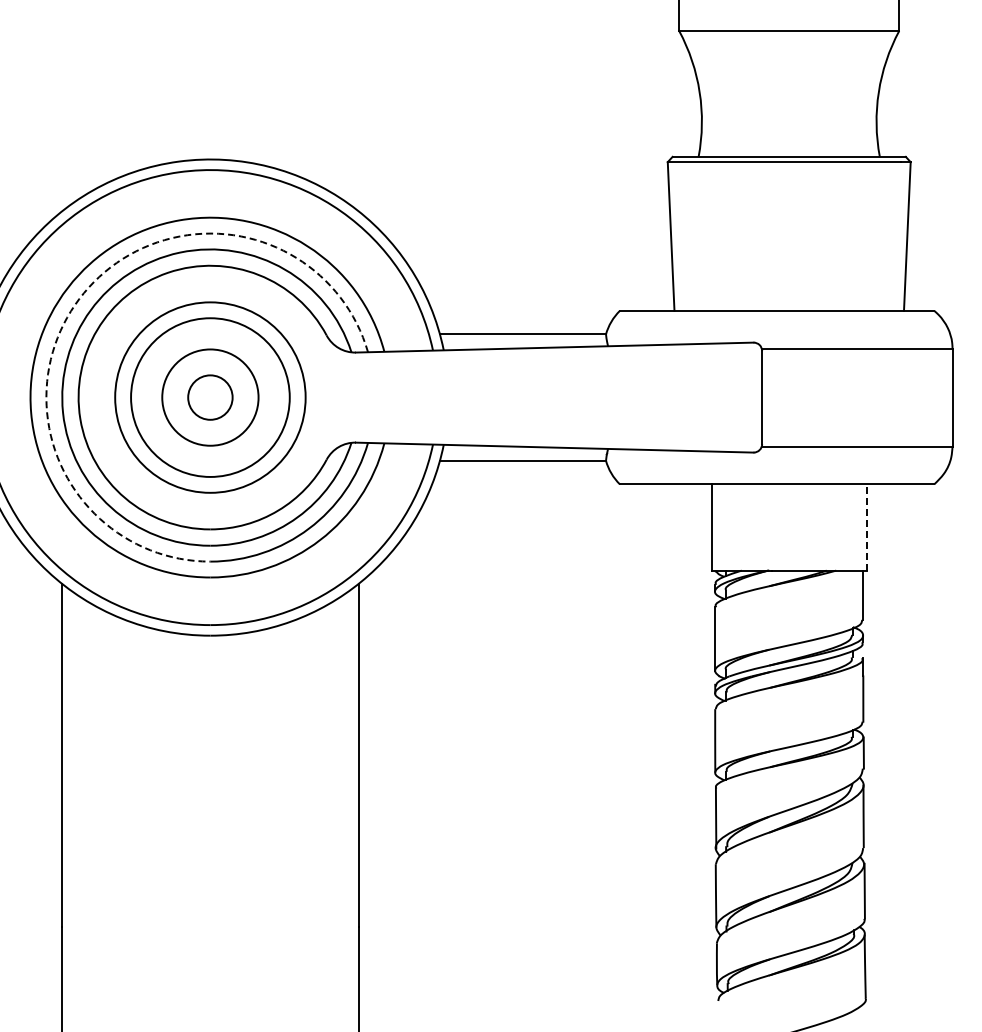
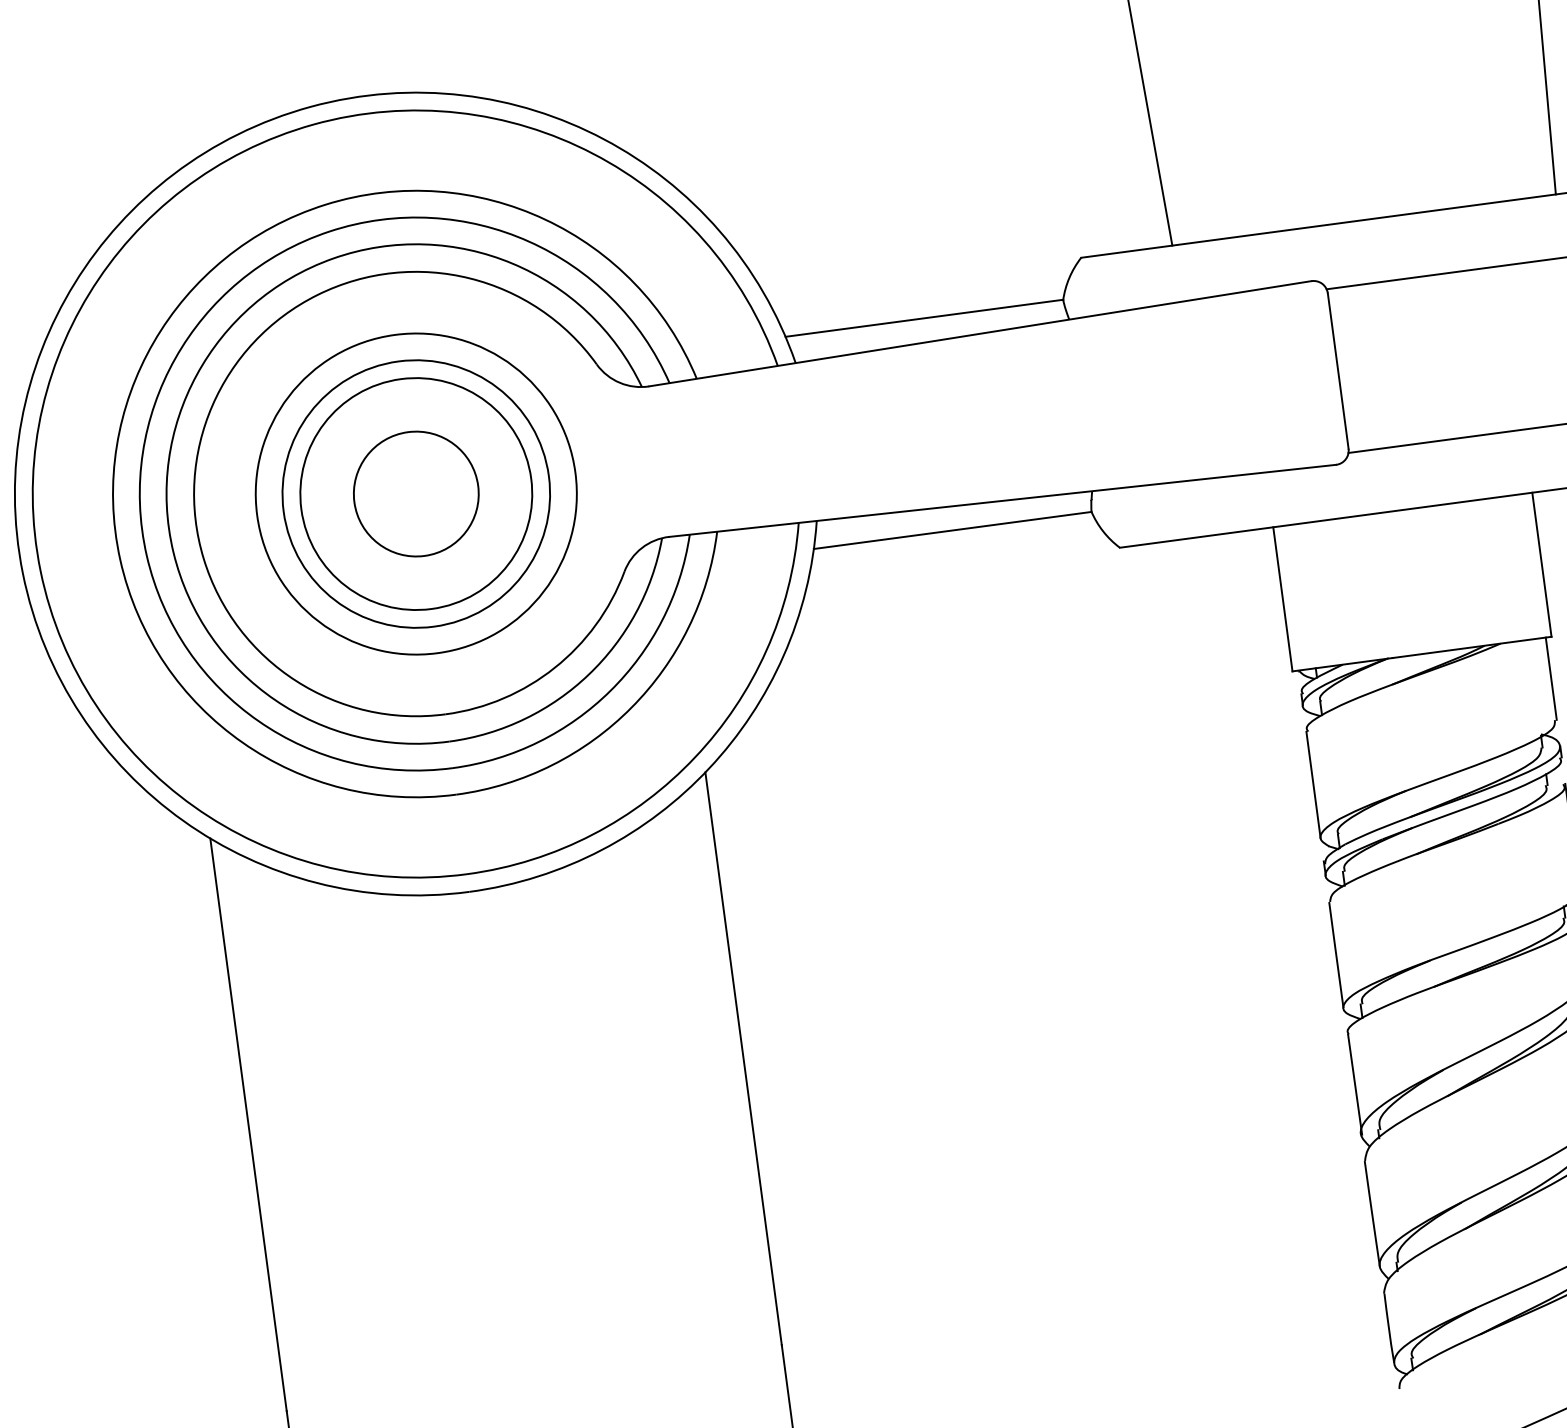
arc: (79, 298) -> (175, 357), dashed -> solid
circle: (210, 397) -> (416, 493), size x1.43
circle: (210, 397) -> (416, 493), size x1.67
line: (866, 527) -> (1541, 564), dashed -> solid

